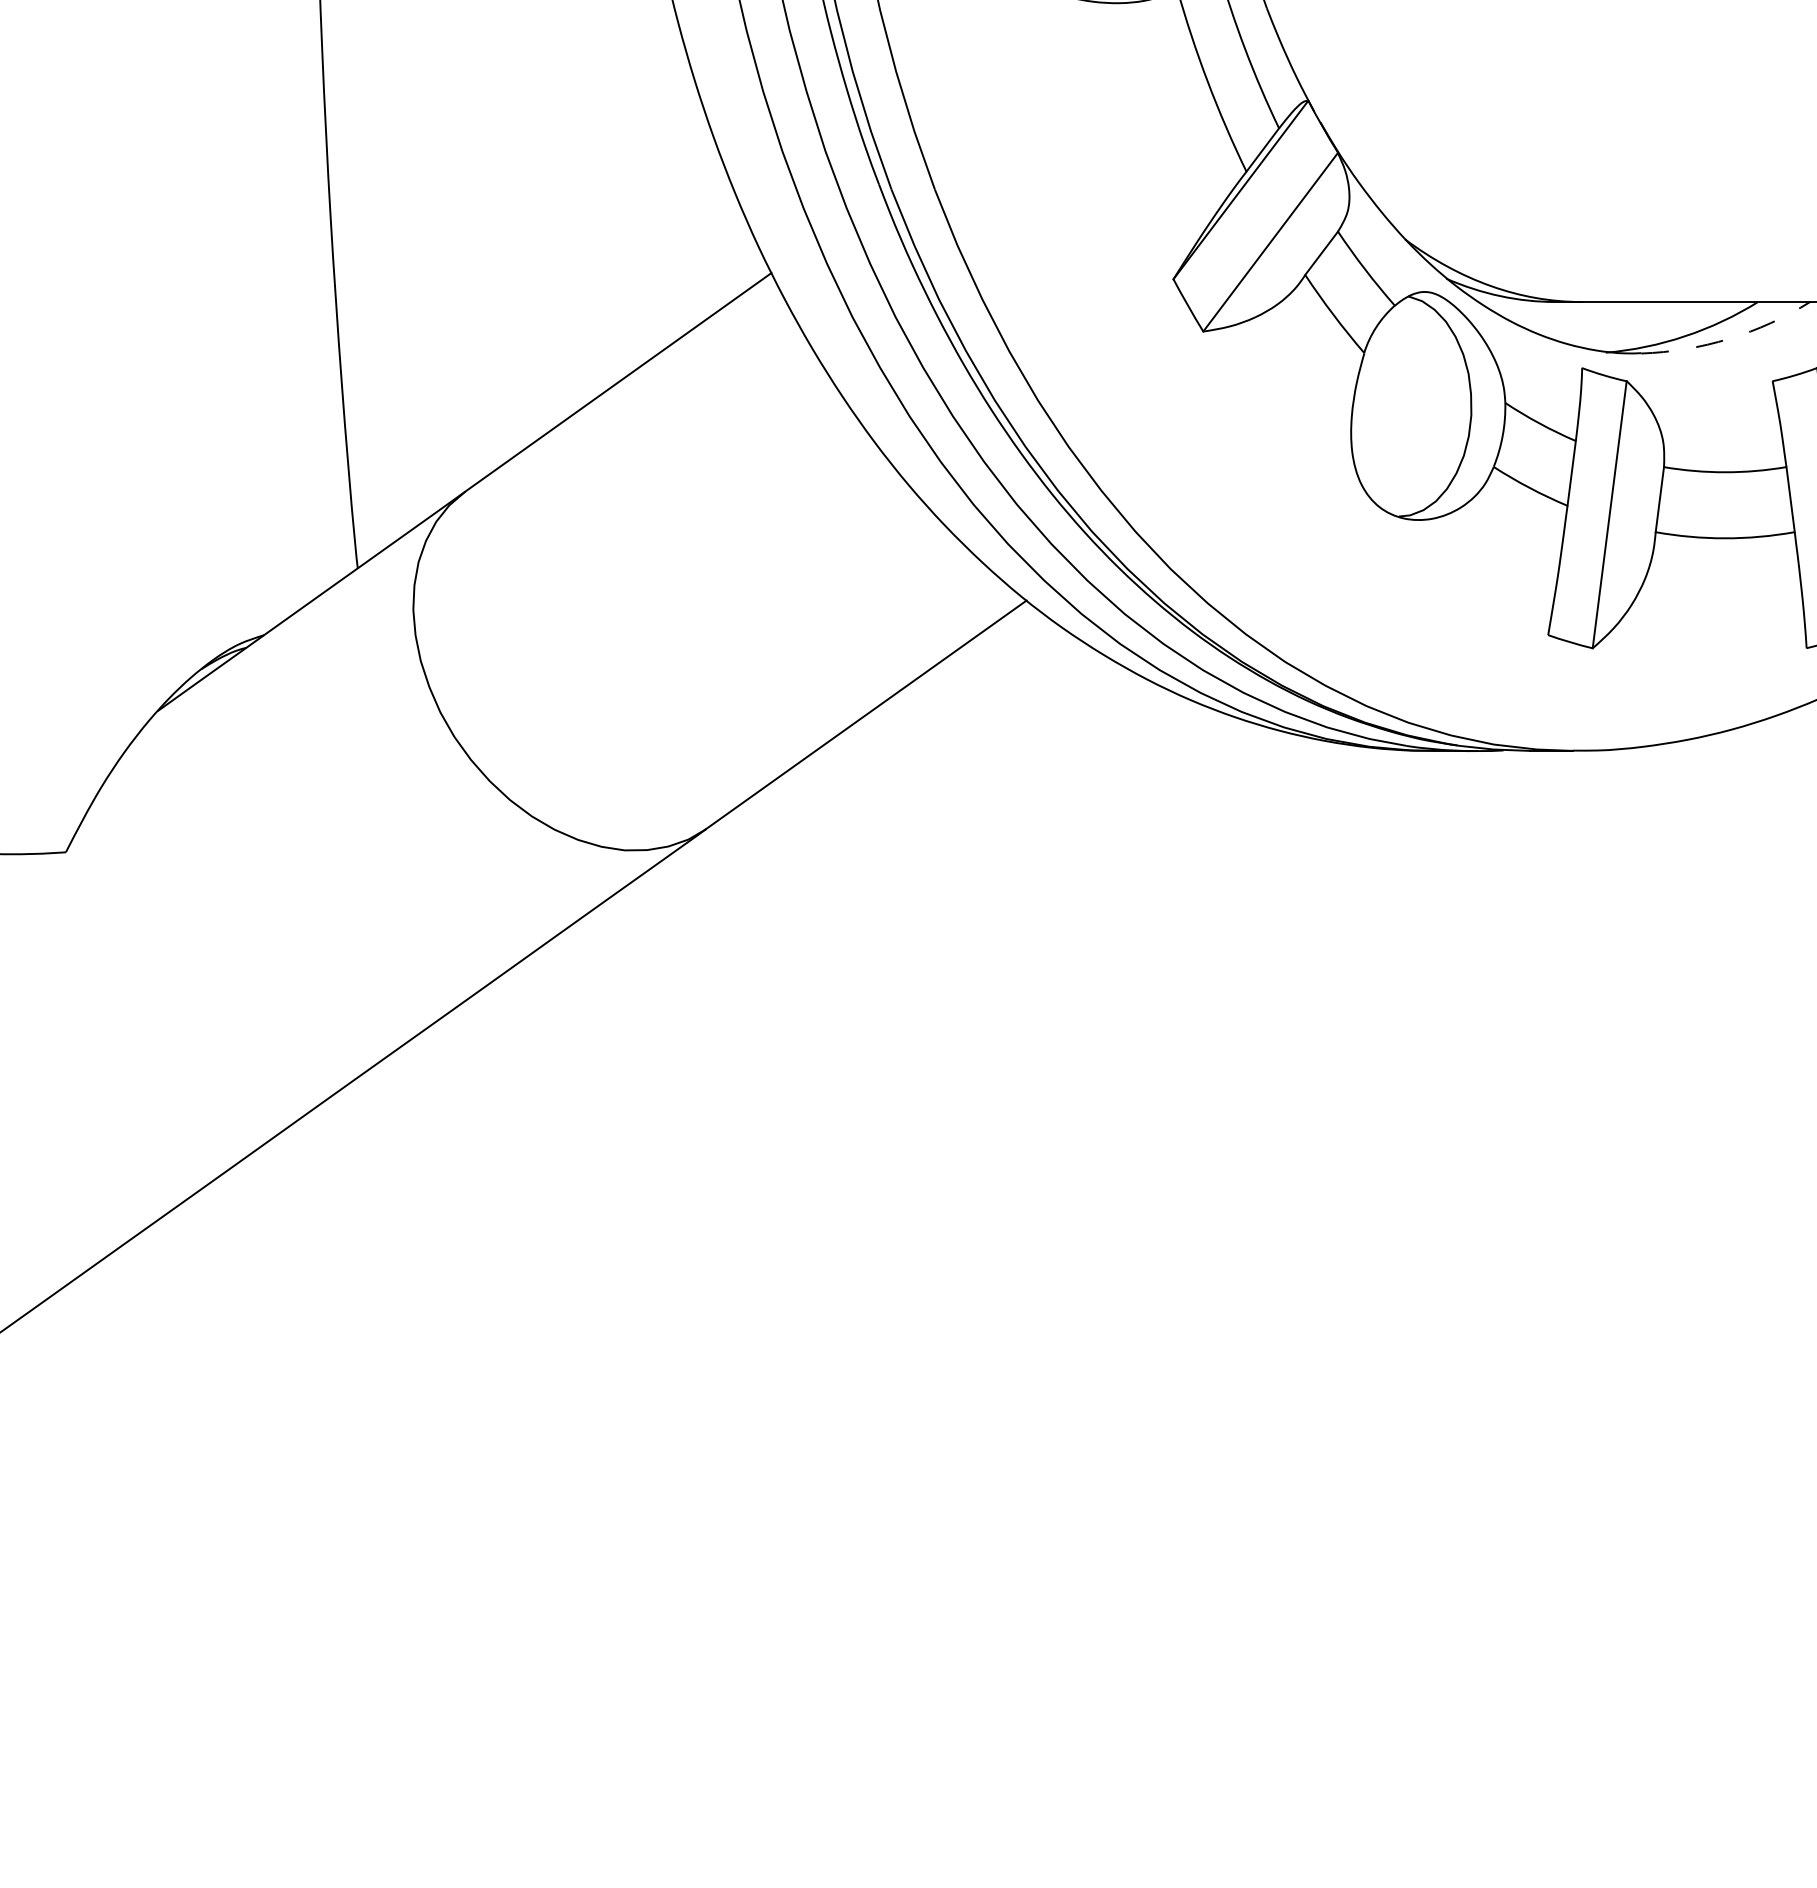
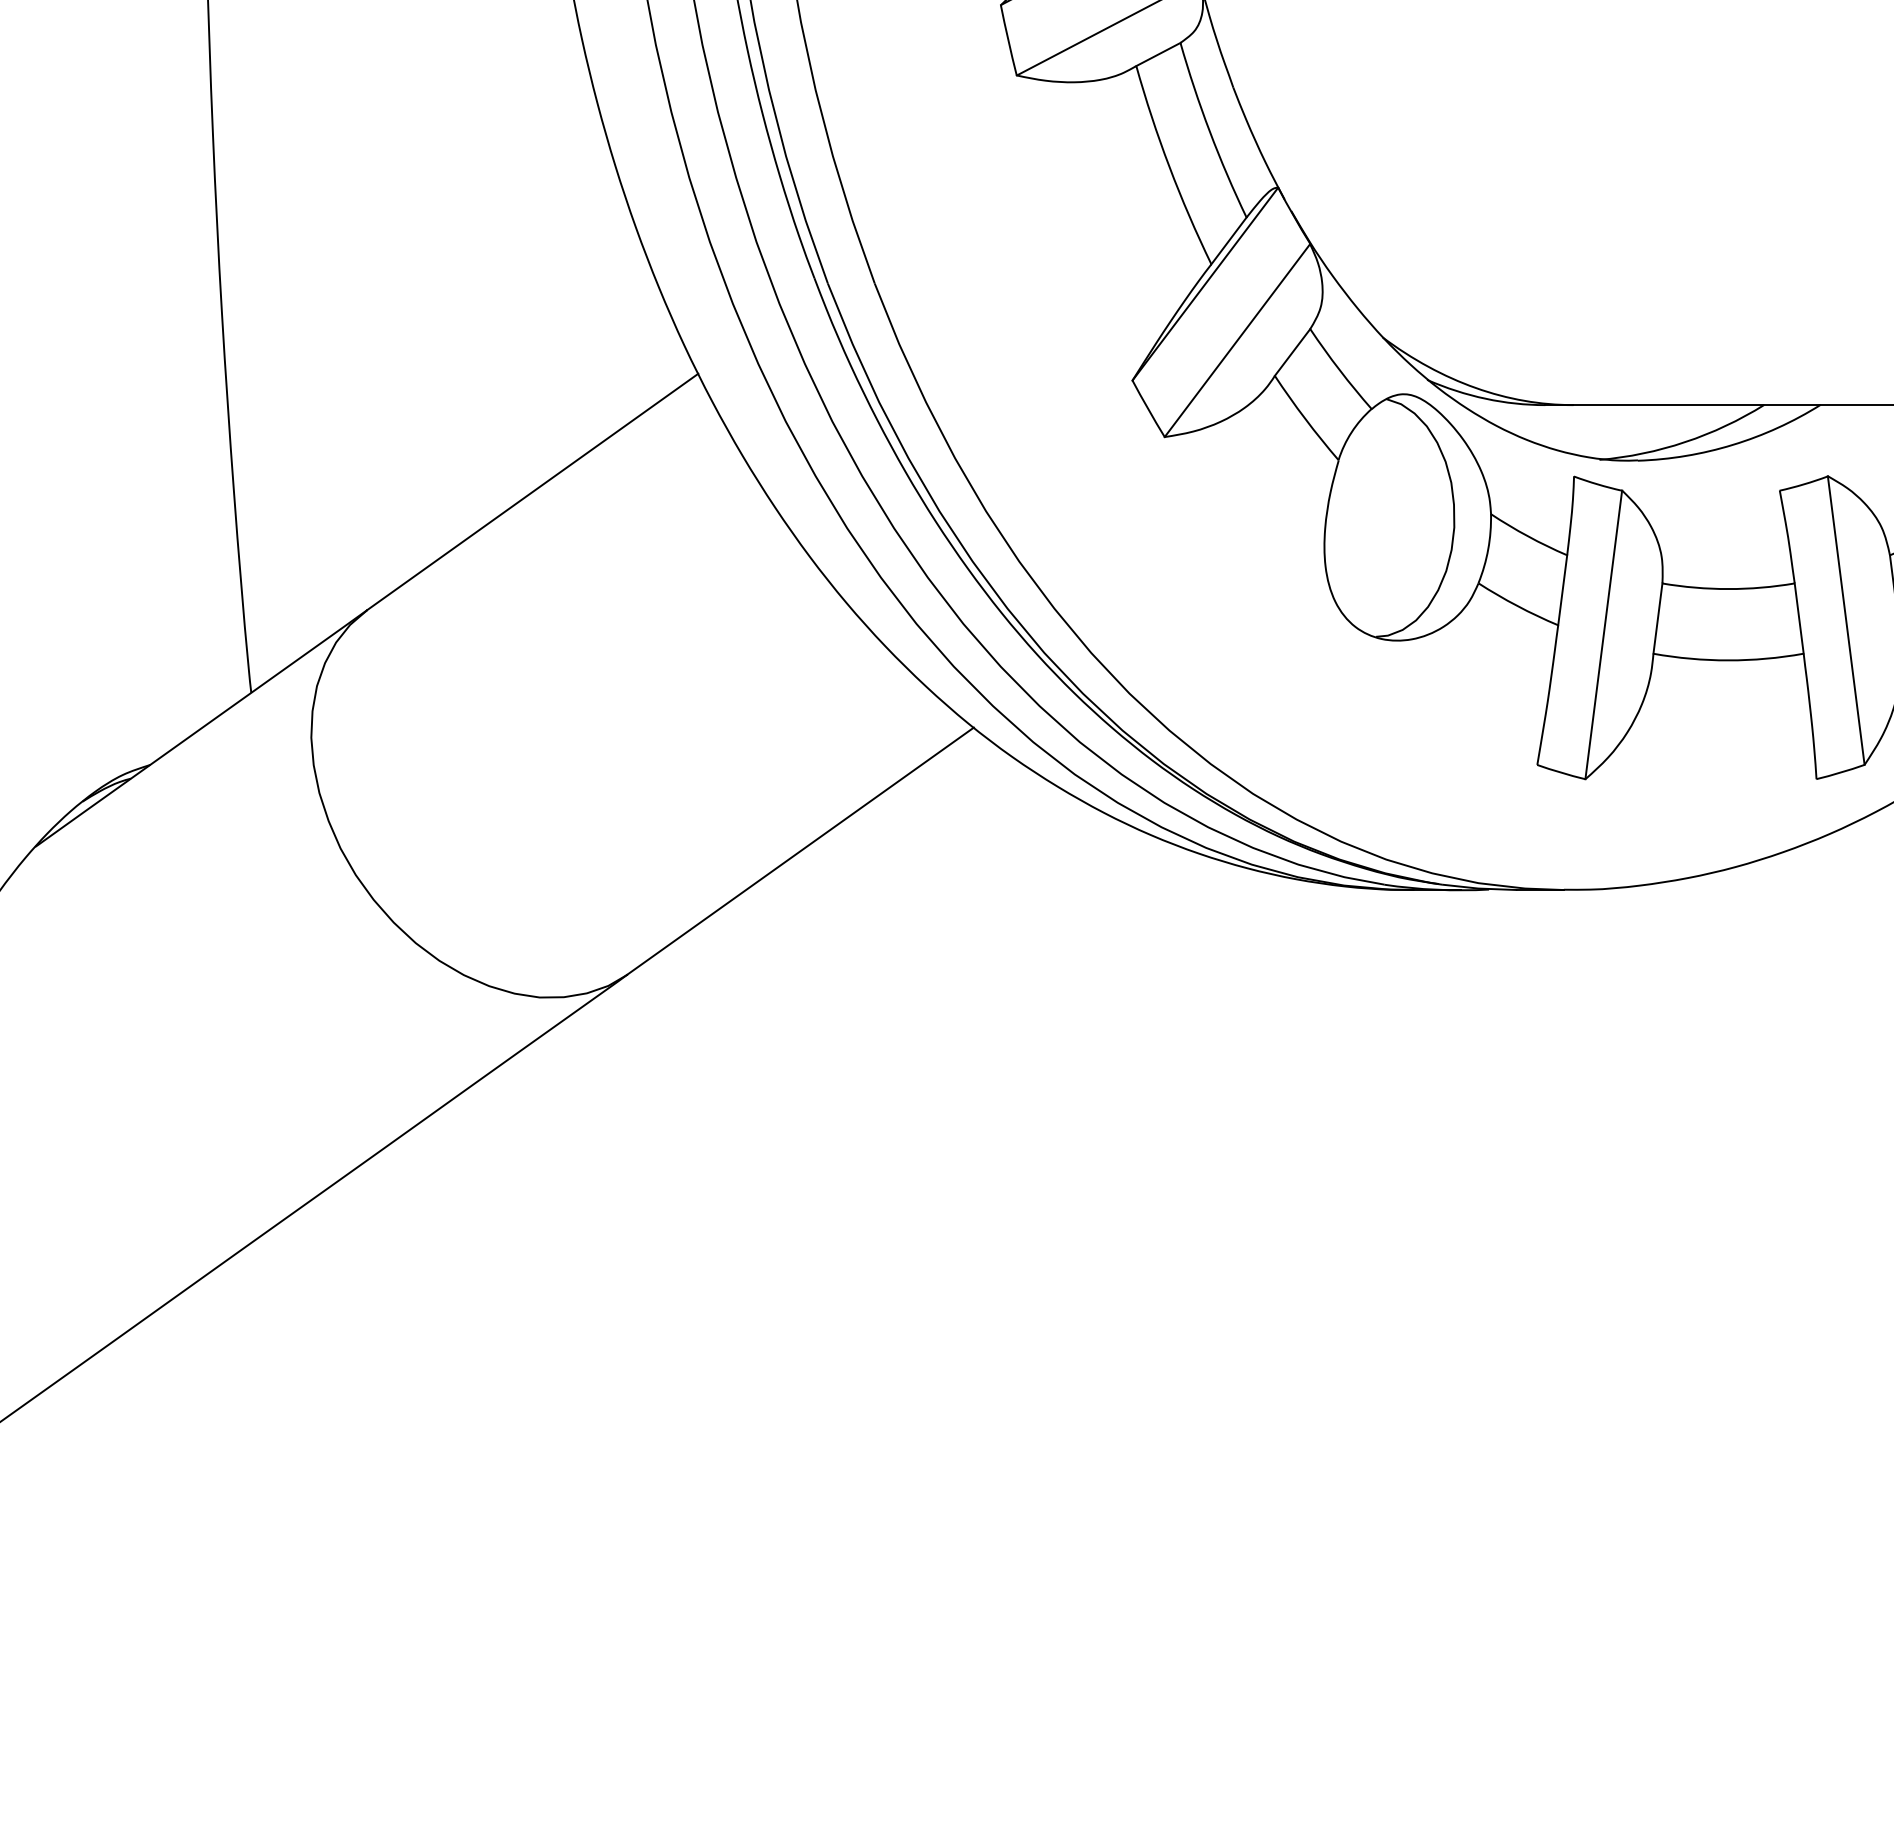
arc: (1729, 338) -> (1733, 444), dashed -> solid

